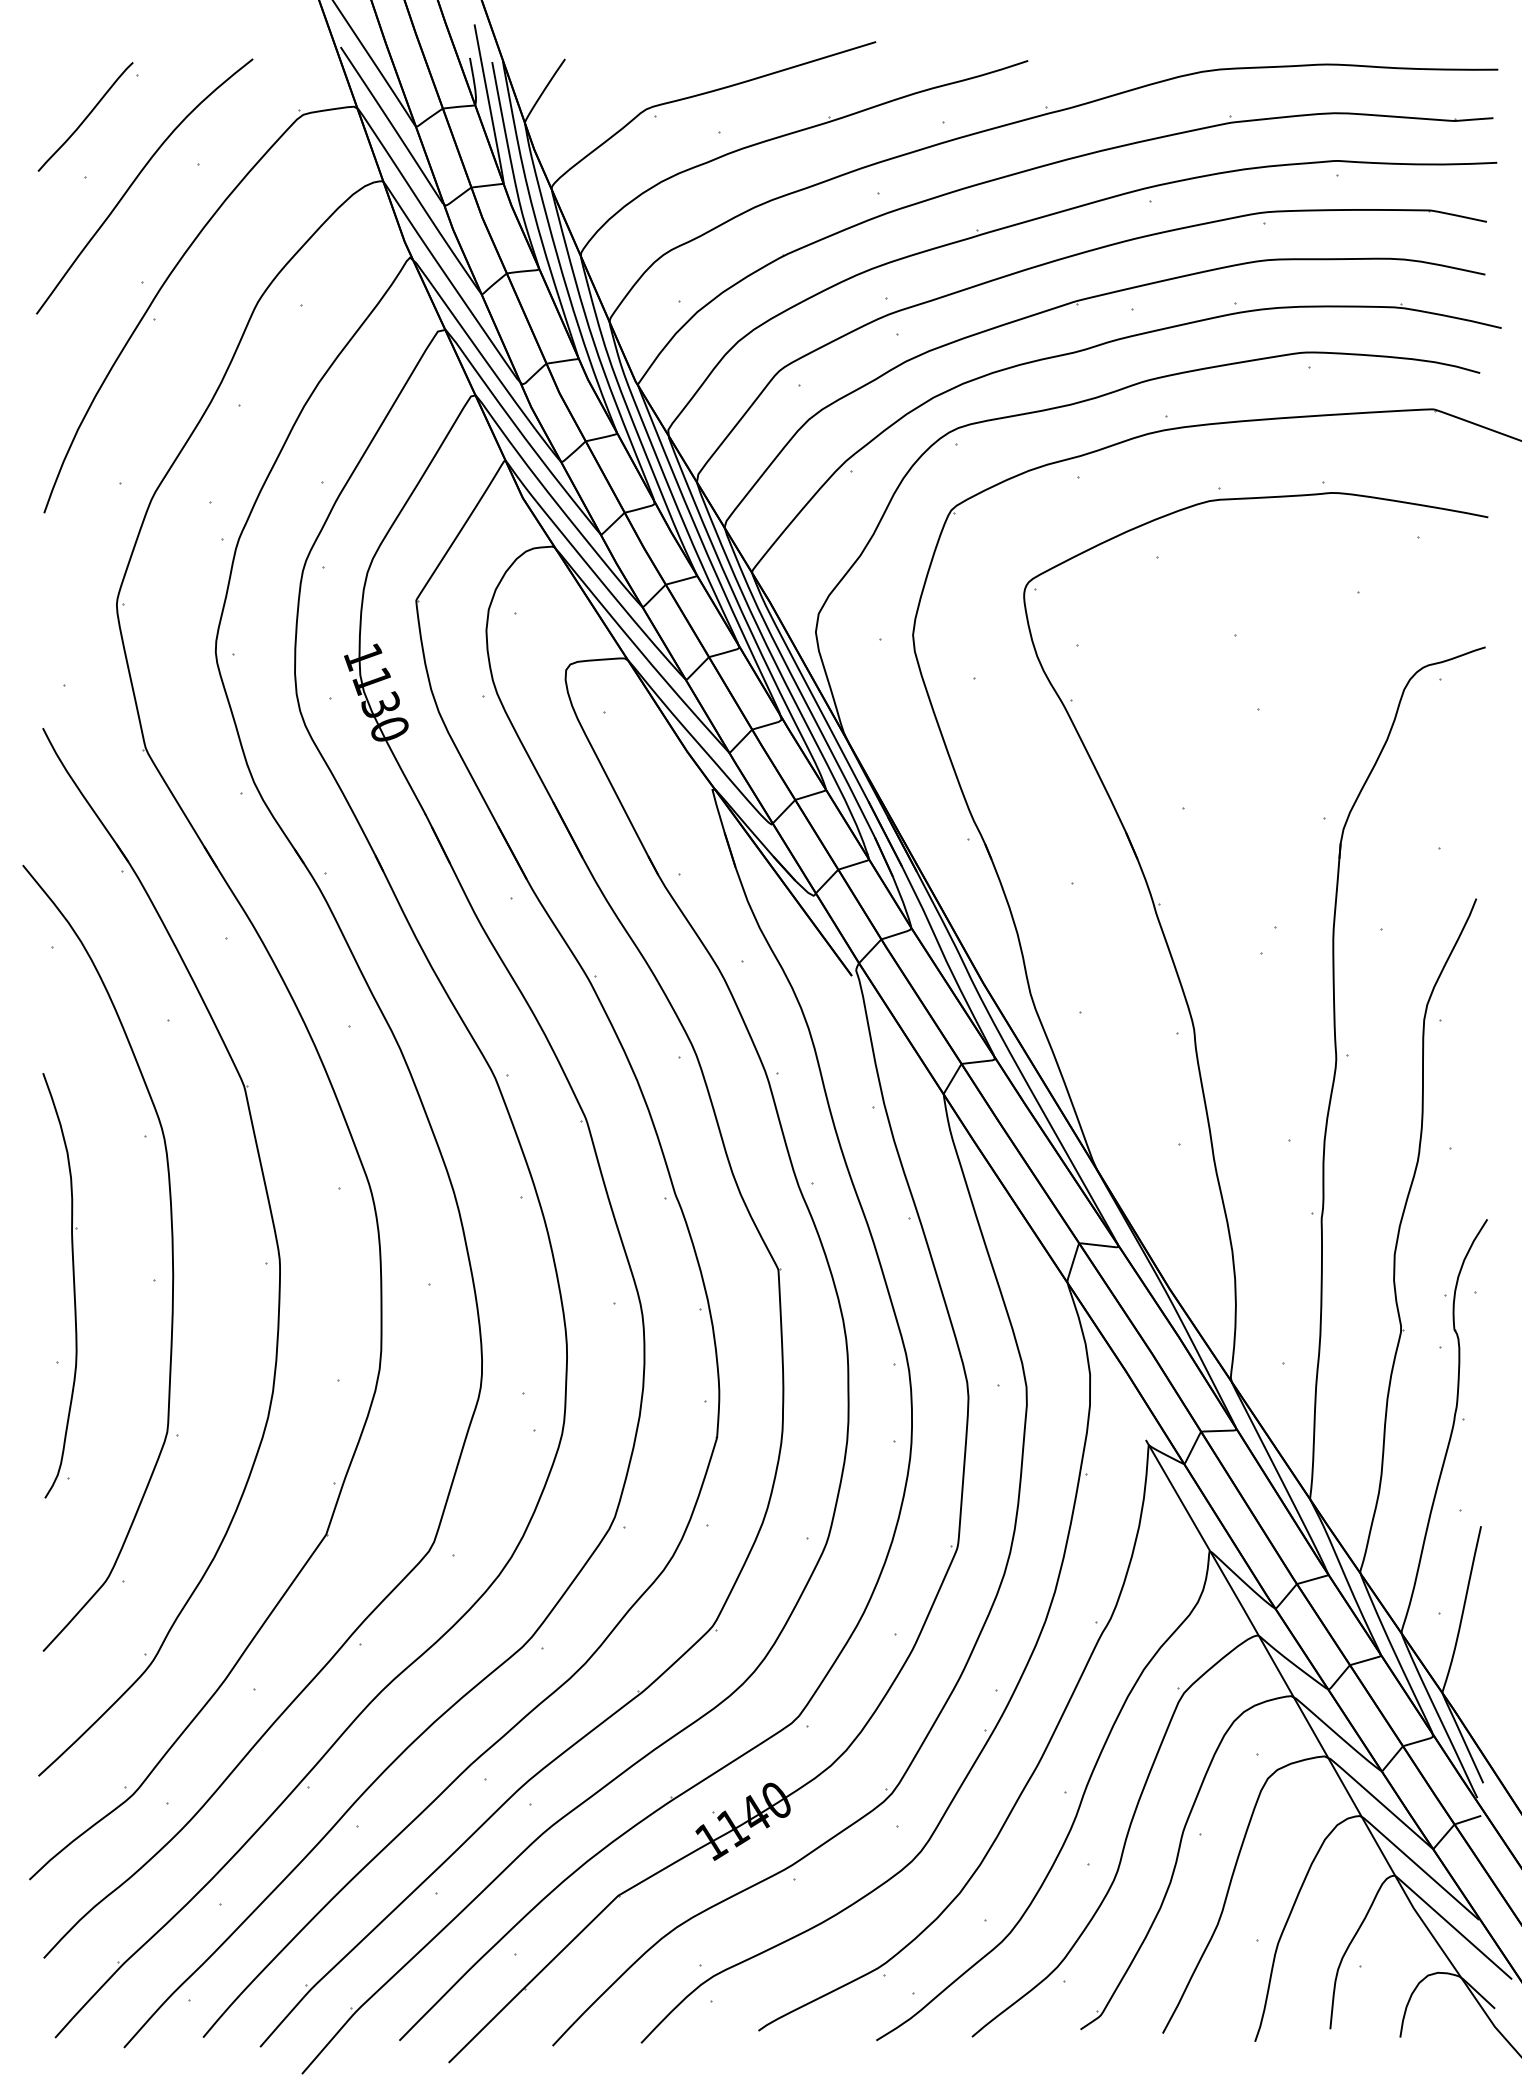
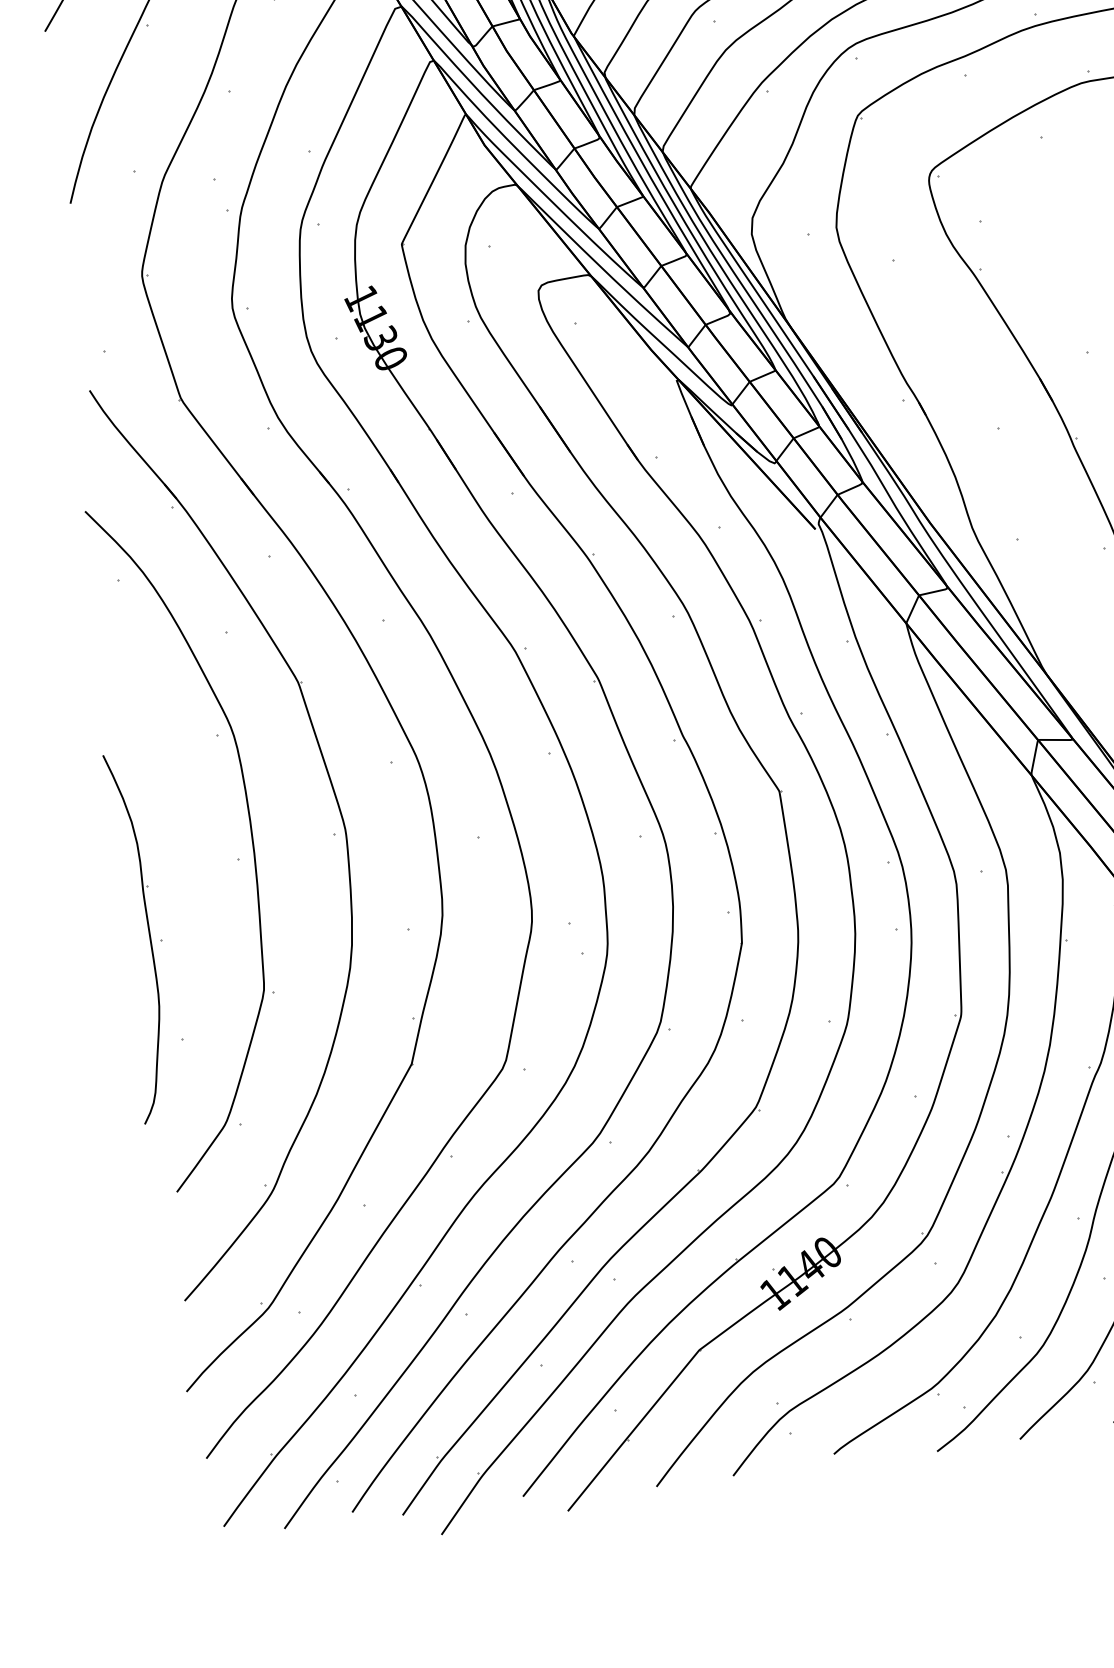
part: (73, 1285) -> (149, 936), moved

